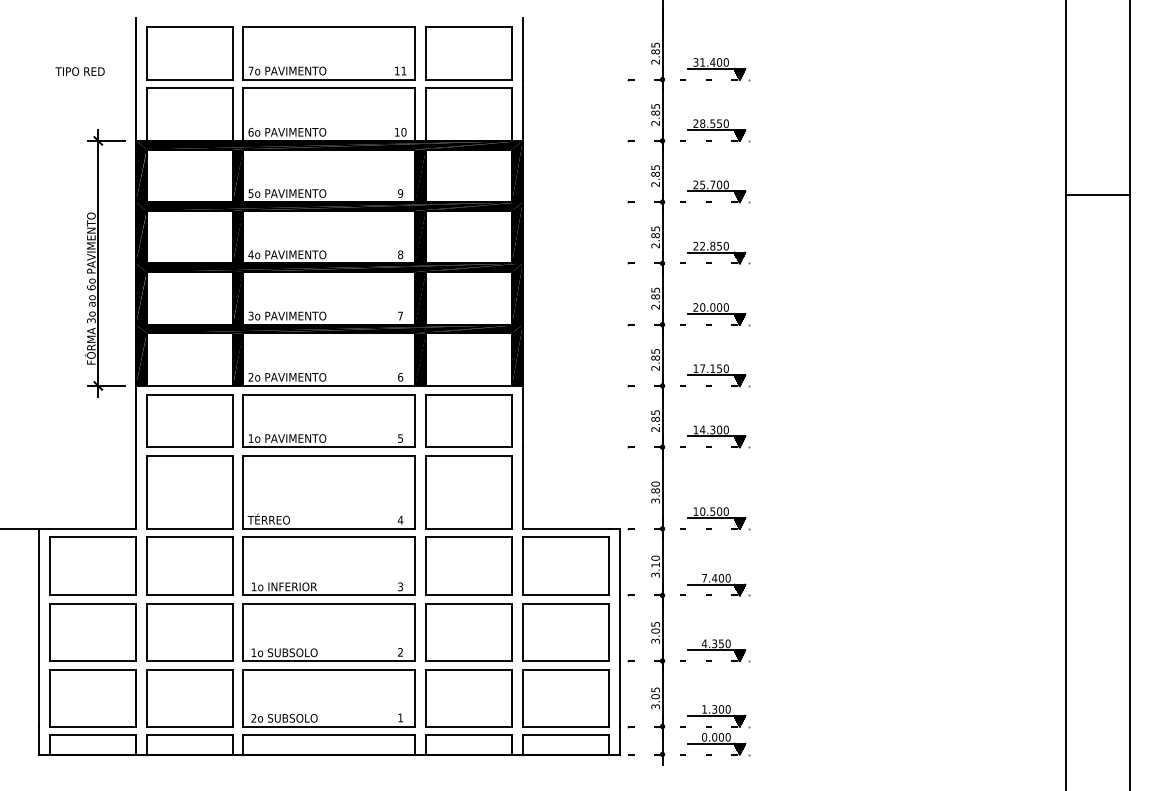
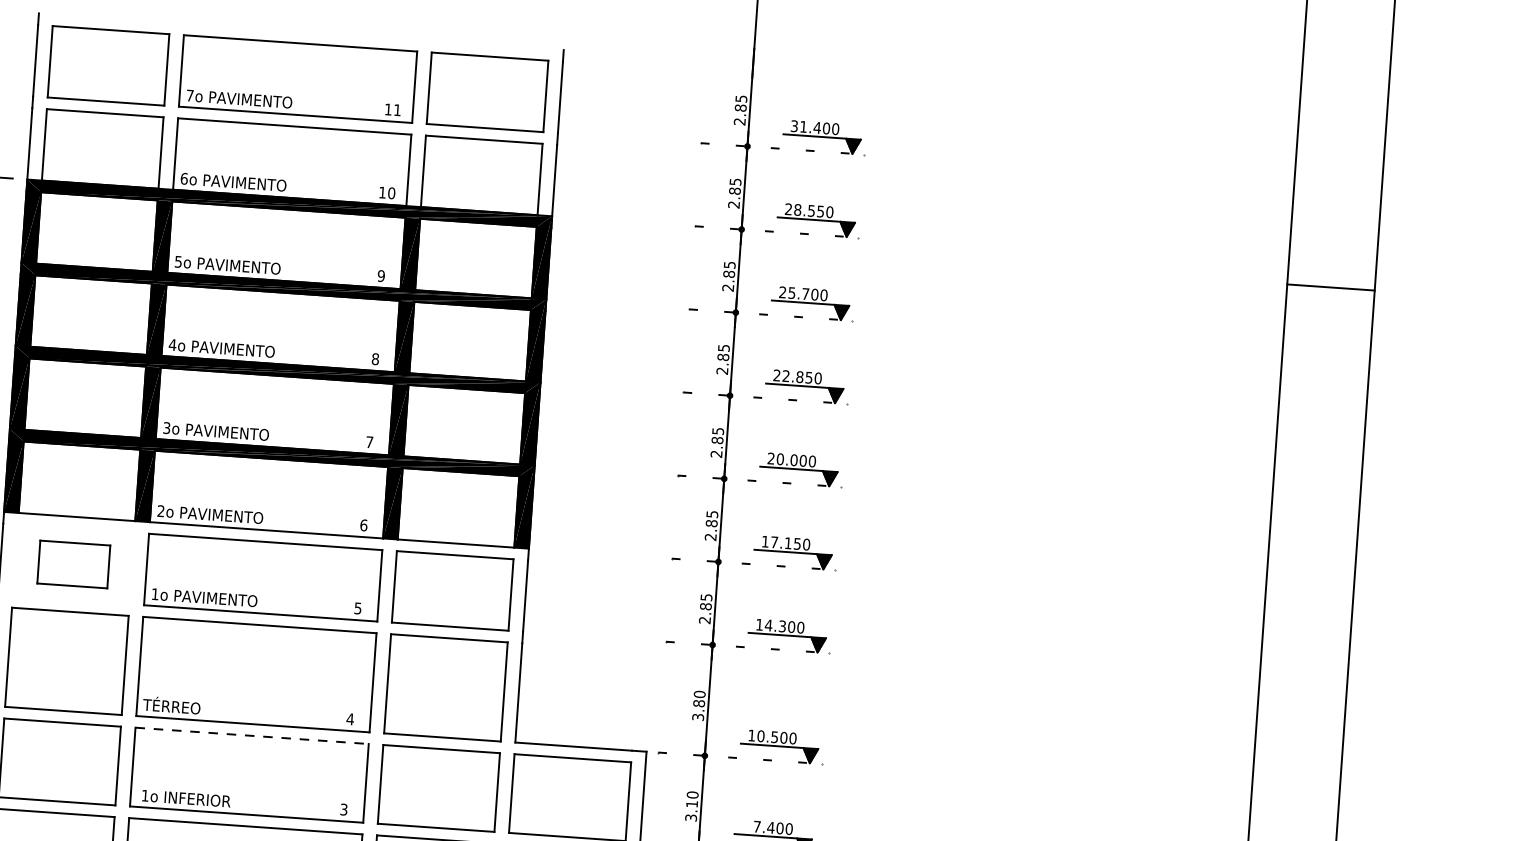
line: (1097, 195) -> (1330, 287), moved
part: (189, 420) -> (73, 563), size x0.6
line: (329, 537) -> (252, 735), solid -> dashed

